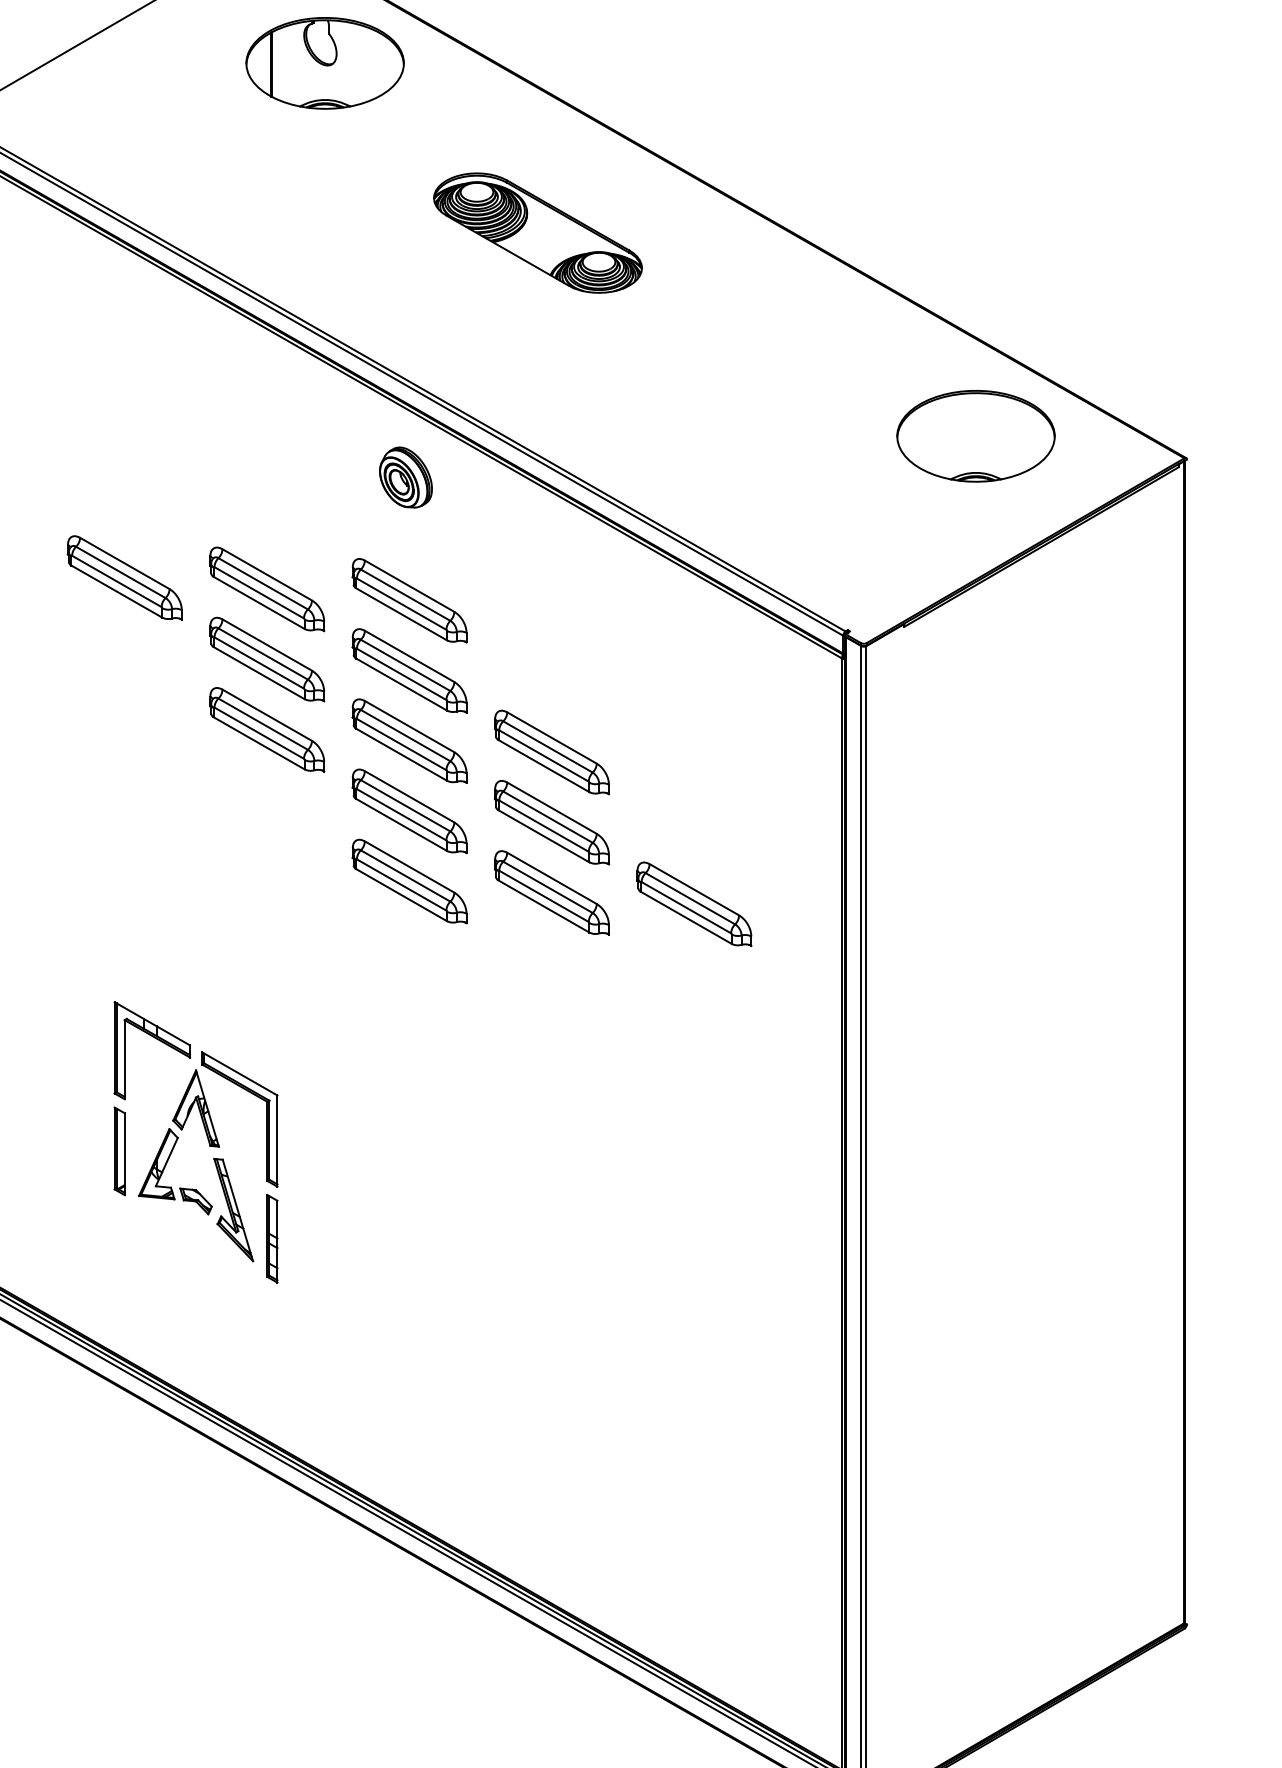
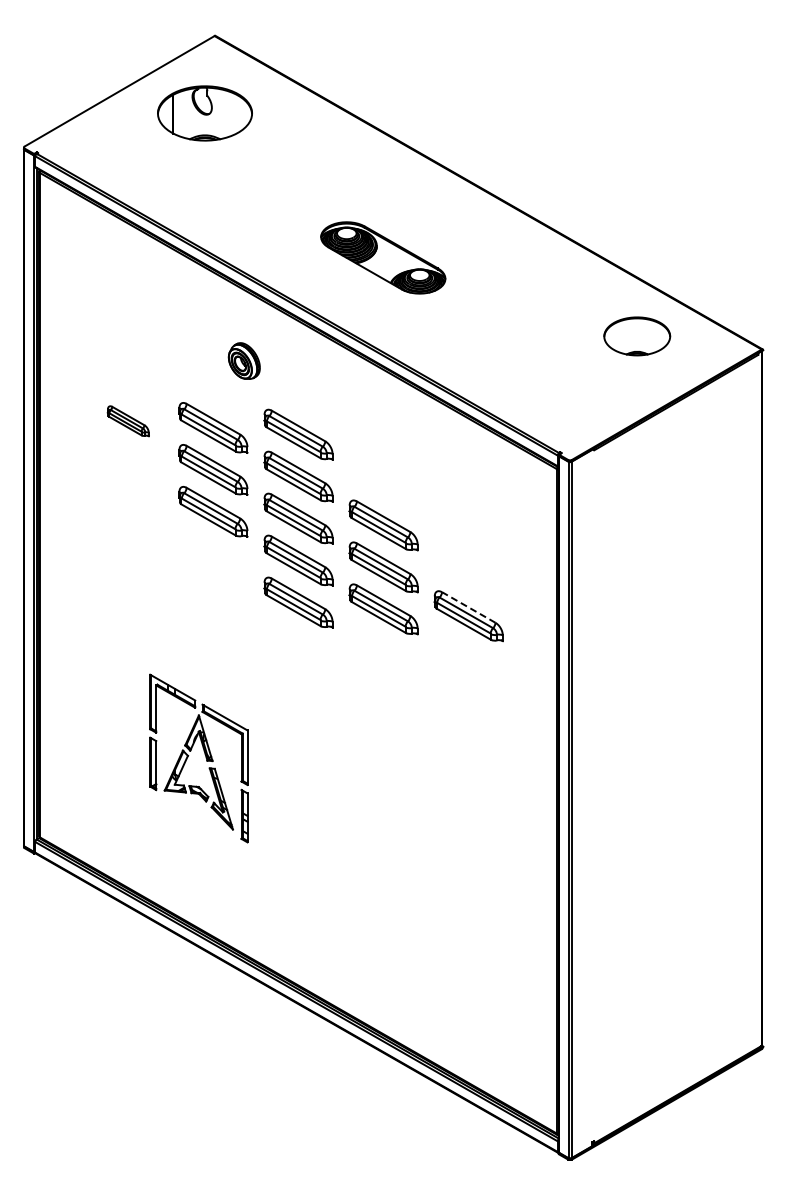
part: (324, 63) -> (204, 113), moved
part: (538, 232) -> (383, 257), moved
part: (976, 436) -> (637, 336), size x0.7
part: (404, 476) -> (243, 360), moved
part: (125, 578) -> (128, 421), size x0.6
line: (693, 889) -> (468, 607), solid -> dashed
part: (207, 1142) -> (205, 758), moved

